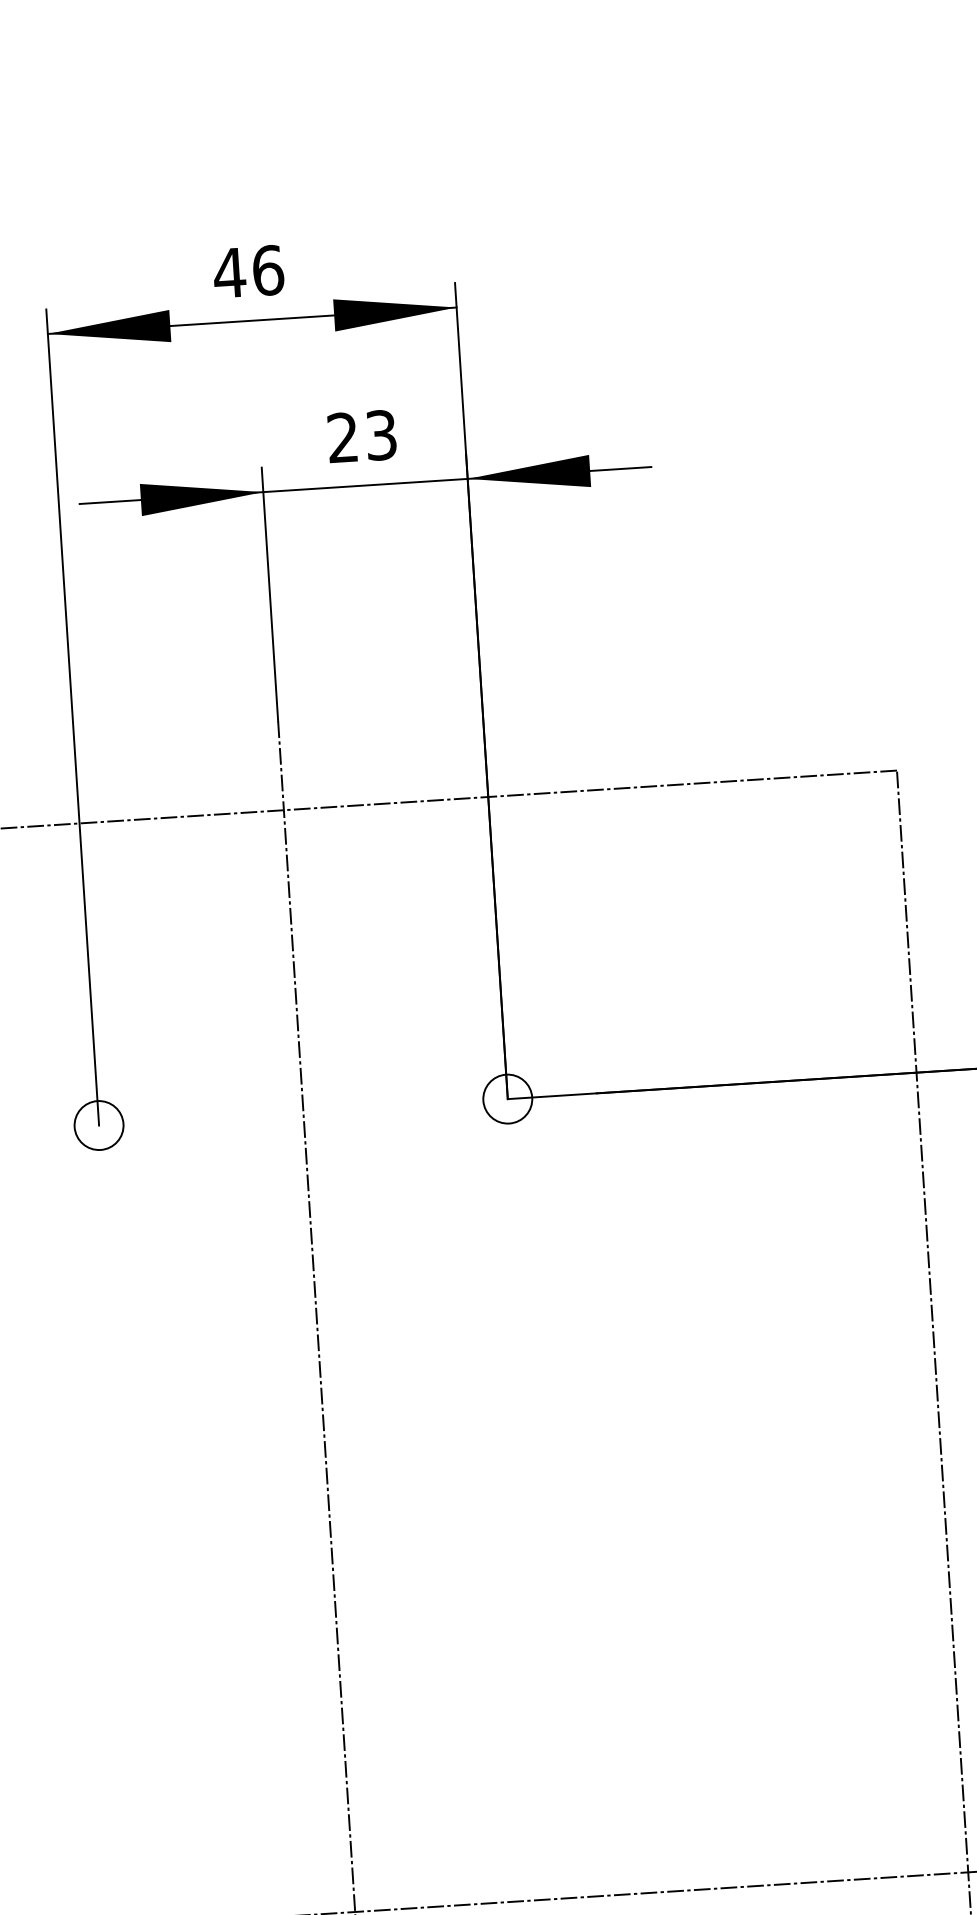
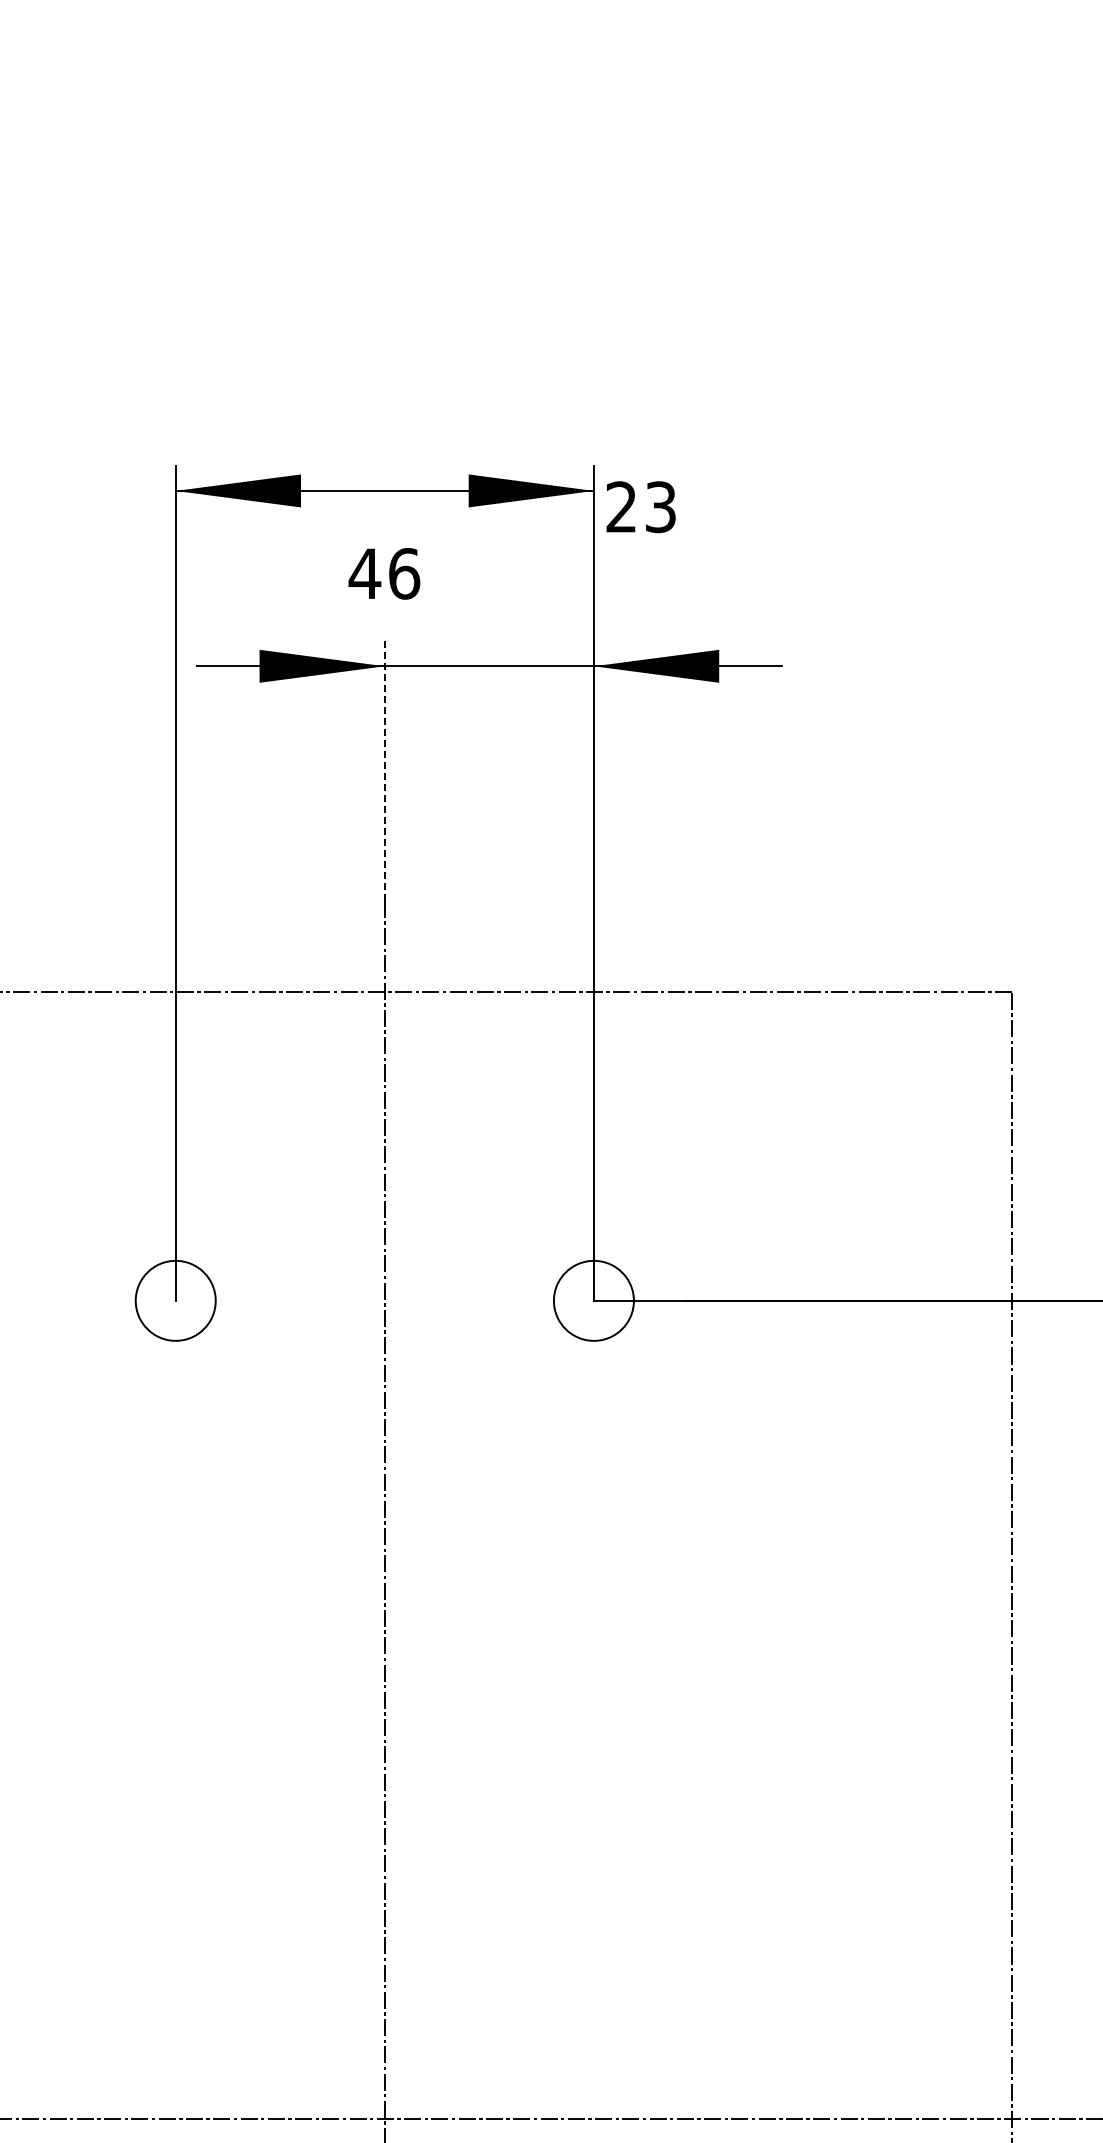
text: (248, 271) -> (384, 573), moved
text: (361, 436) -> (640, 507), moved
line: (269, 594) -> (384, 771), solid -> dashed
circle: (507, 1098) -> (593, 1300), size x1.6
circle: (98, 1125) -> (175, 1300), size x1.6

